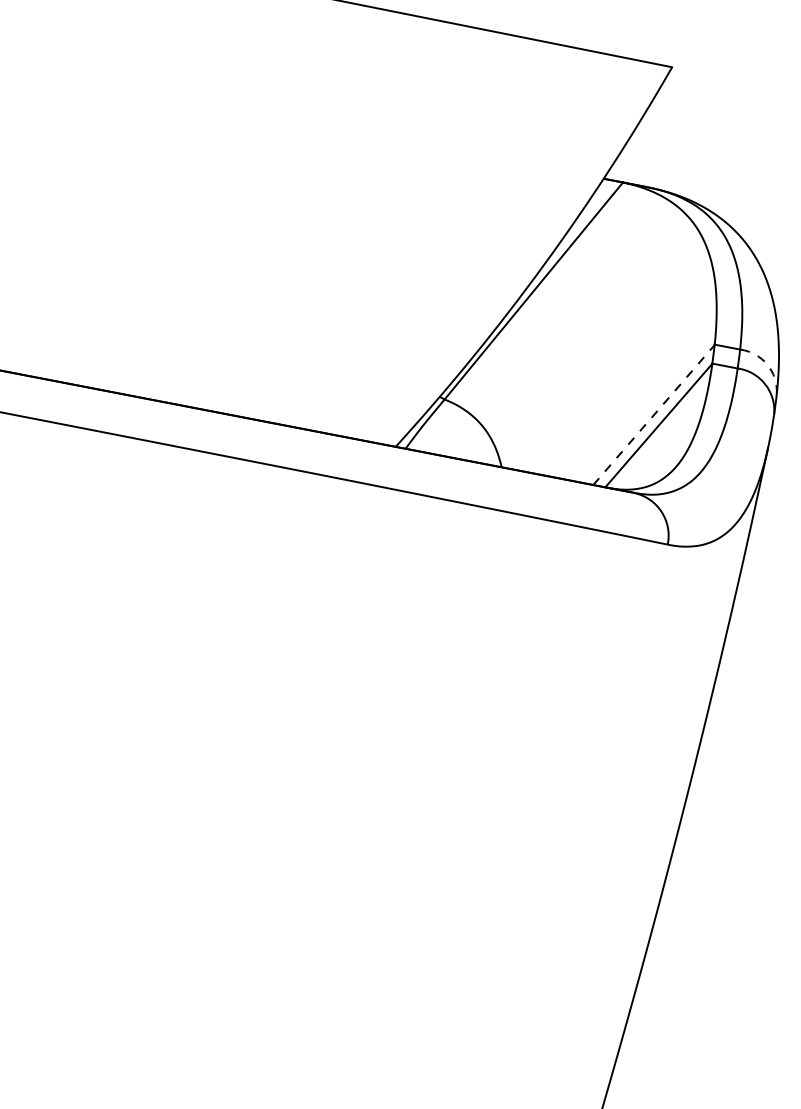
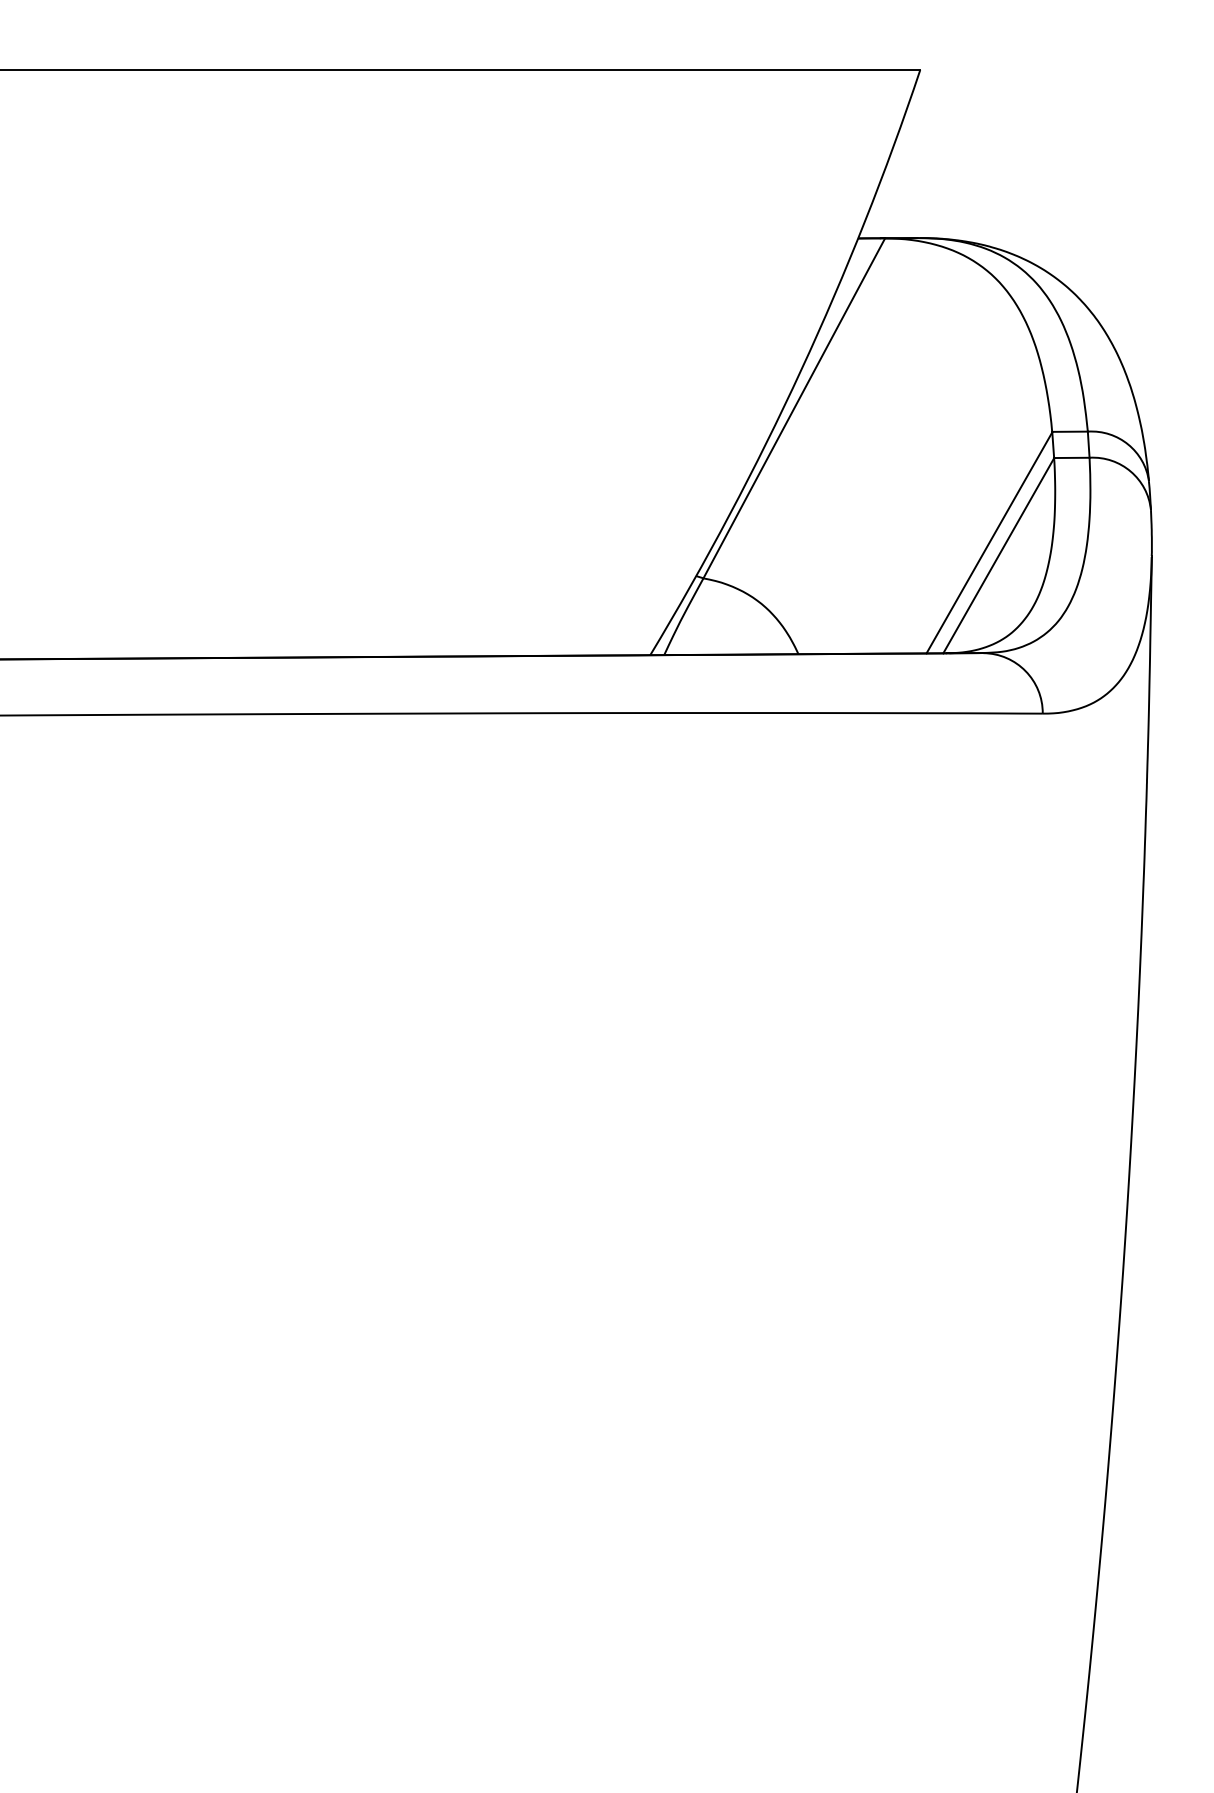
arc: (767, 364) -> (1128, 444), dashed -> solid
line: (654, 414) -> (989, 542), dashed -> solid

